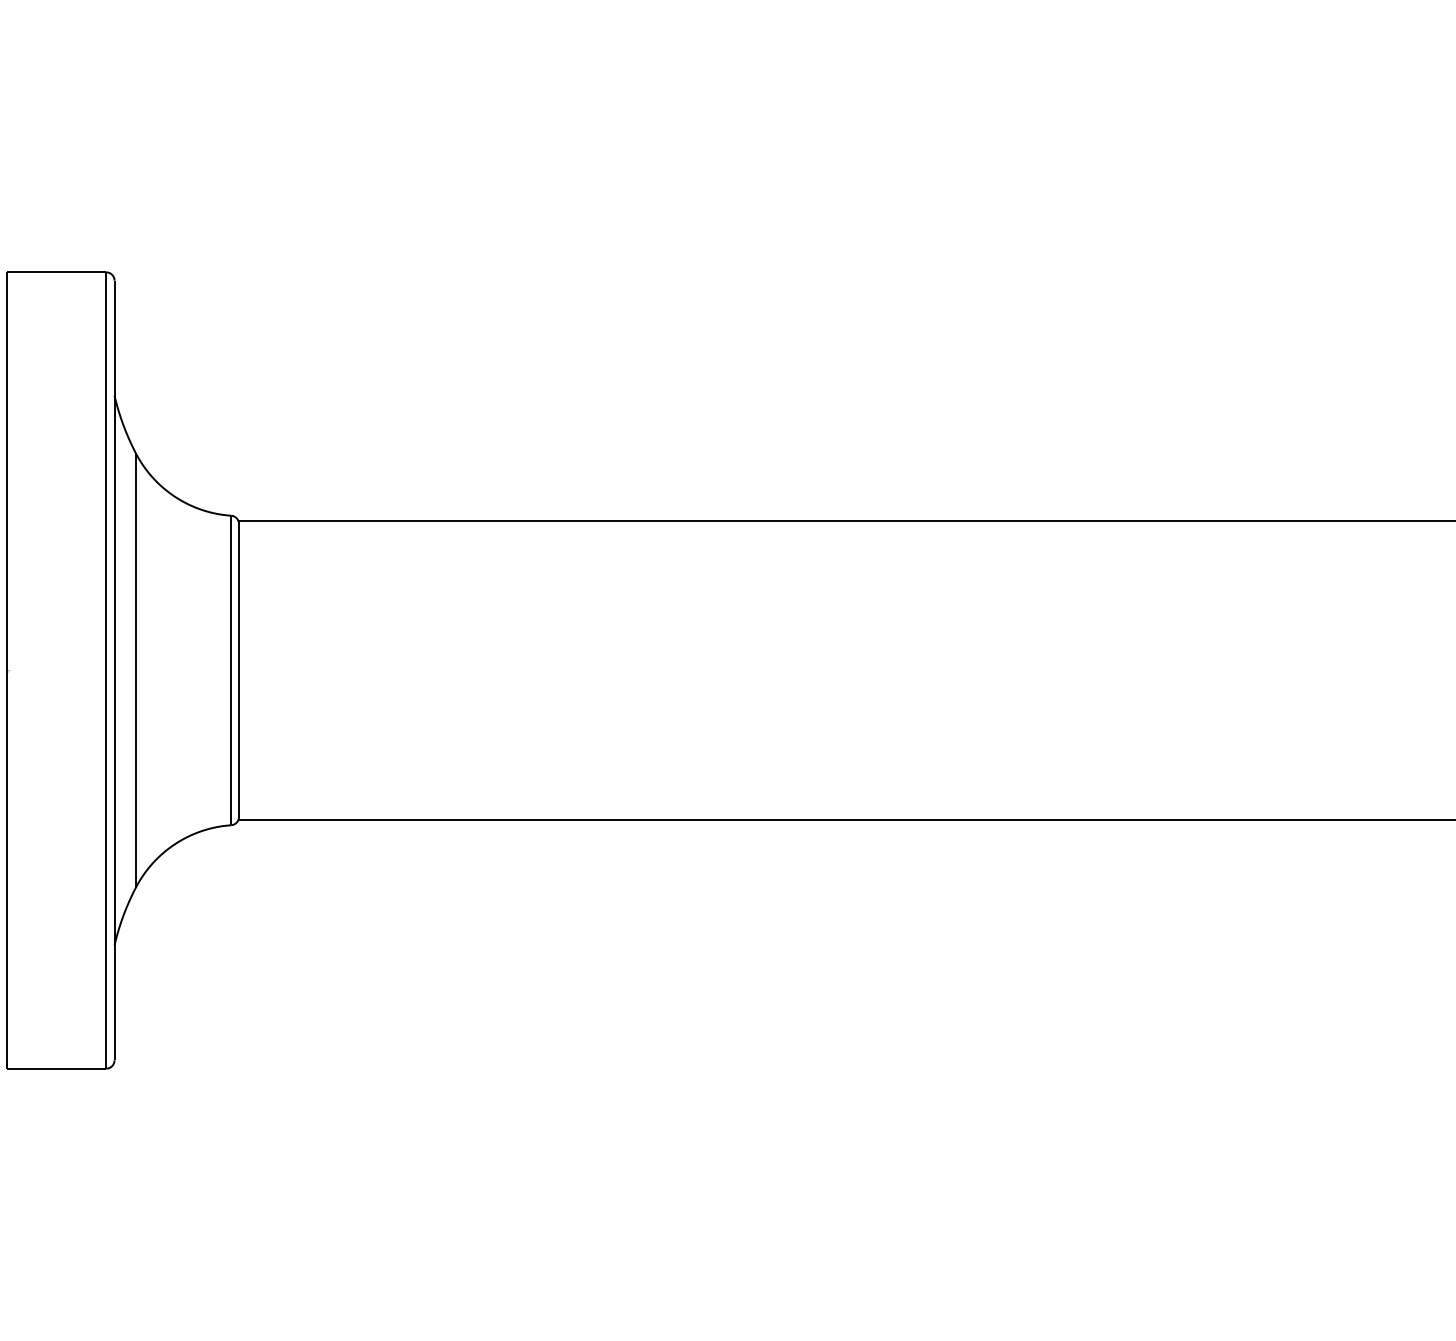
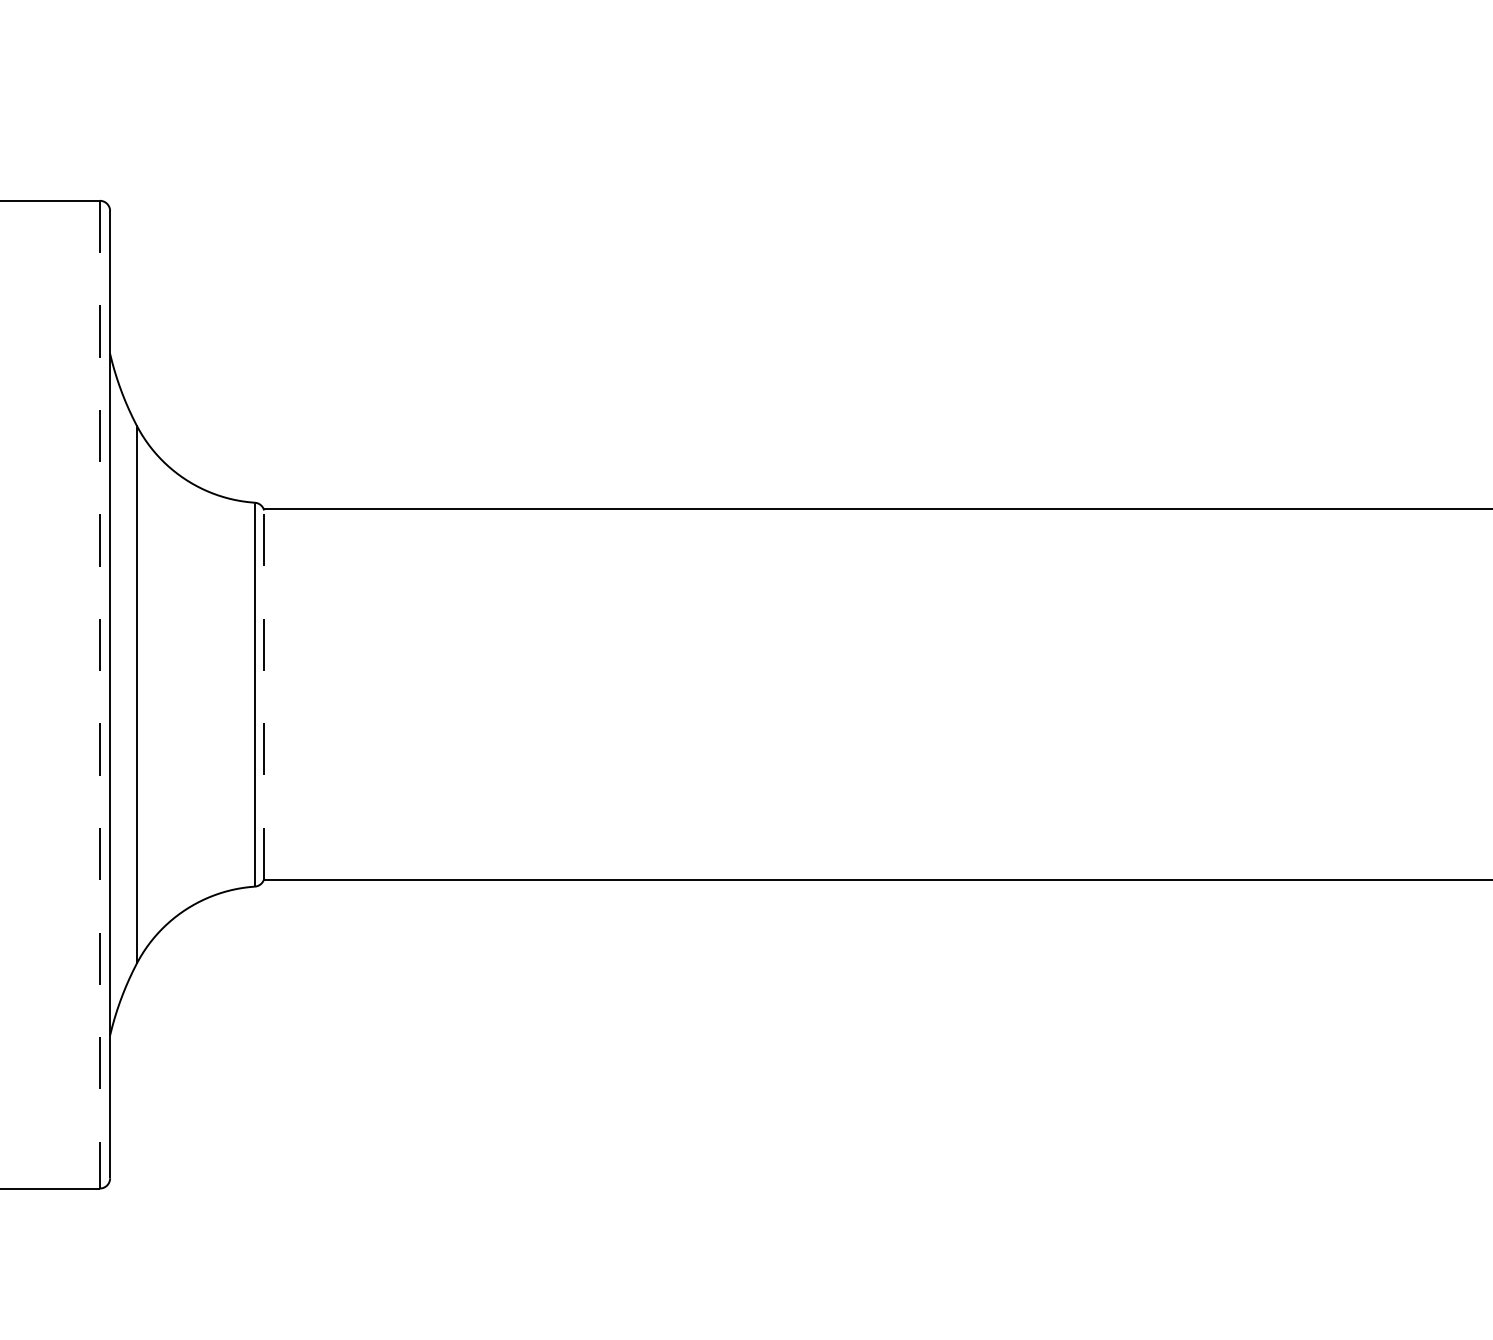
line: (106, 670) -> (100, 694), solid -> dashed
line: (238, 670) -> (263, 694), solid -> dashed

